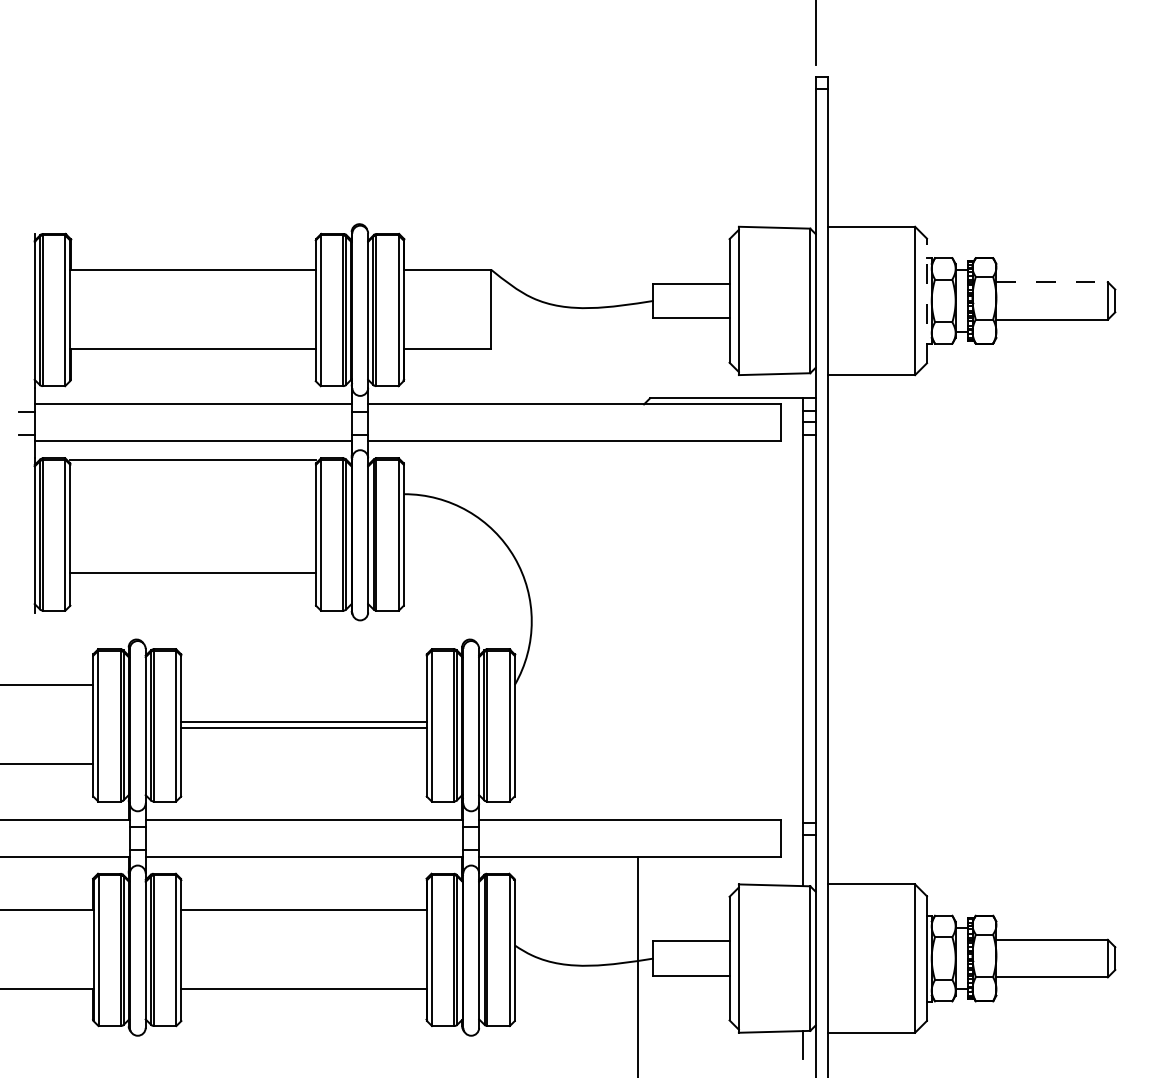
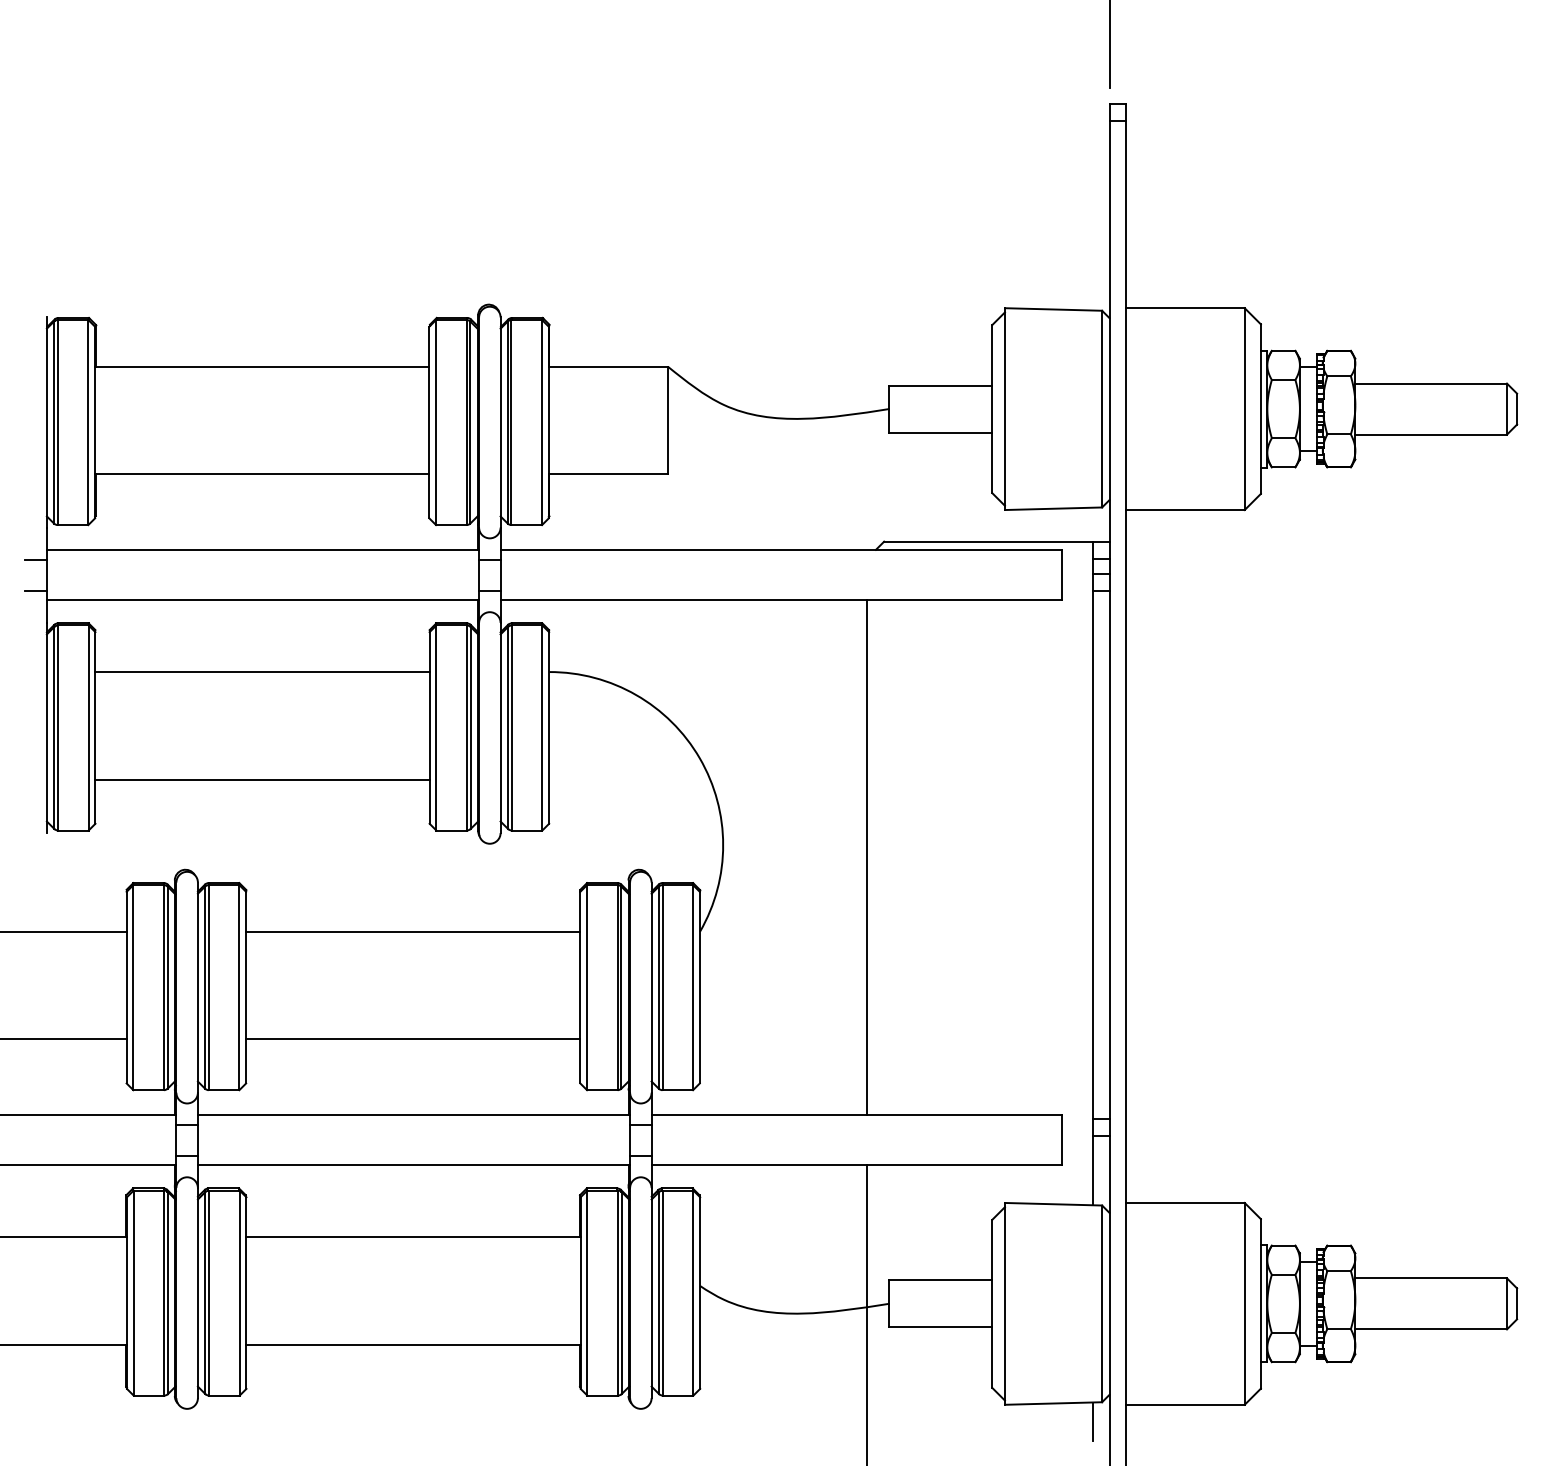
line: (1052, 282) -> (1431, 383), dashed -> solid
line: (926, 301) -> (1260, 409), dashed -> solid
line: (193, 459) -> (262, 672), moved
line: (637, 630) -> (867, 857), added
line: (304, 721) -> (413, 1039), moved
line: (304, 727) -> (413, 931), moved

